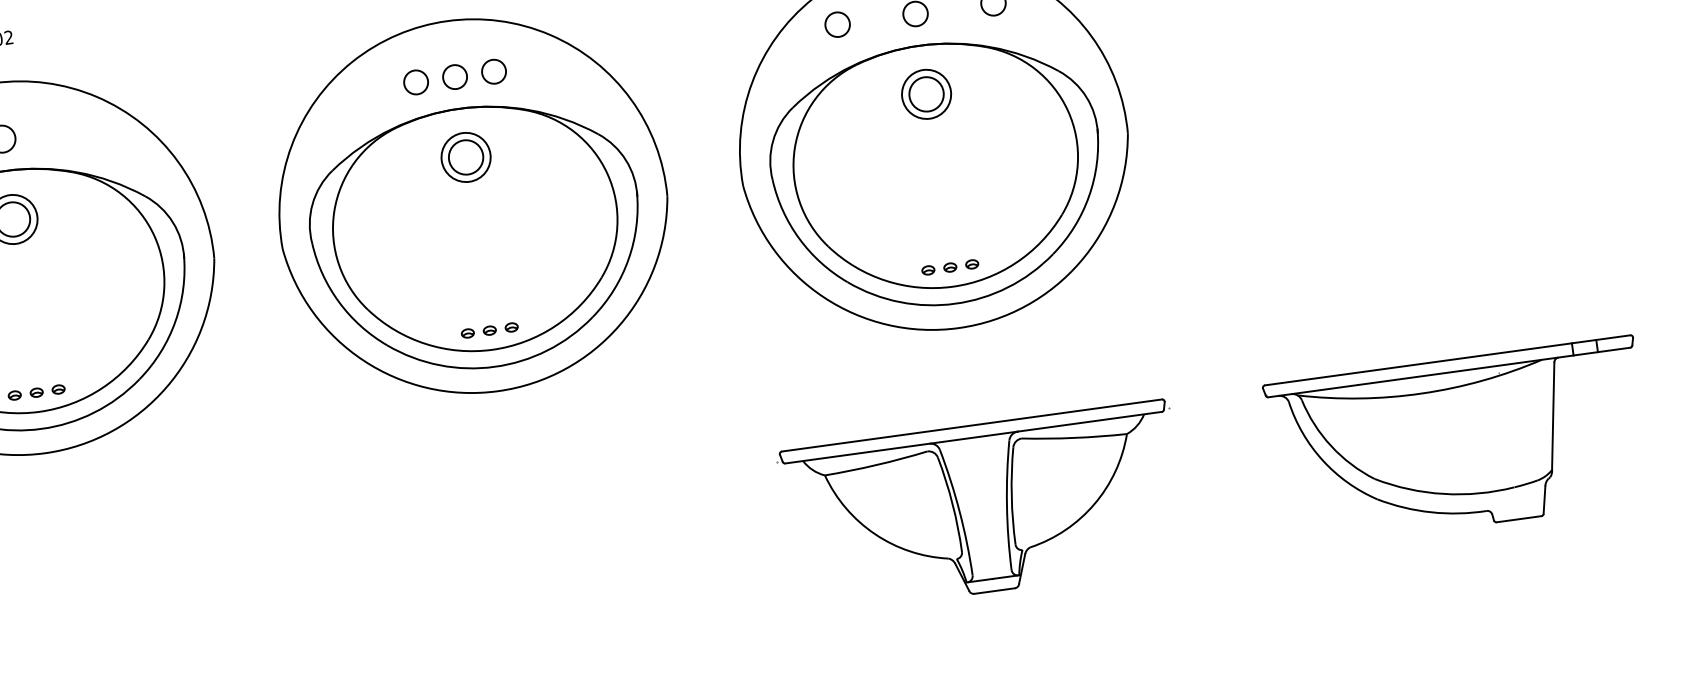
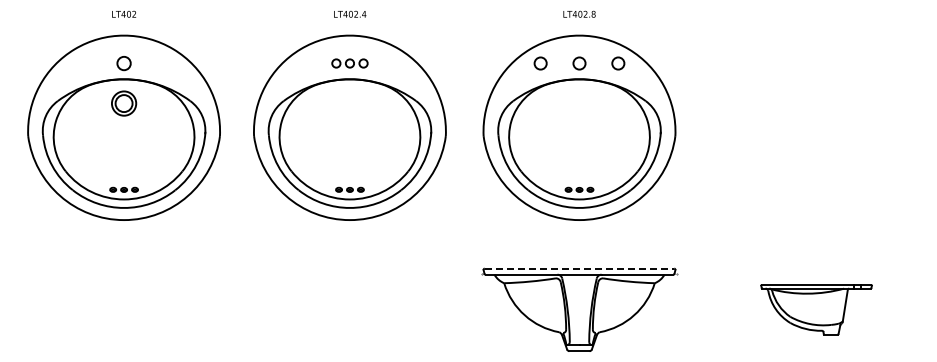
part: (454, 77) -> (349, 63), size x0.7
part: (926, 94) -> (579, 103), removed
part: (465, 157) -> (349, 103), removed
line: (971, 425) -> (579, 268), solid -> dashed
part: (1458, 442) -> (816, 309), size x0.6

